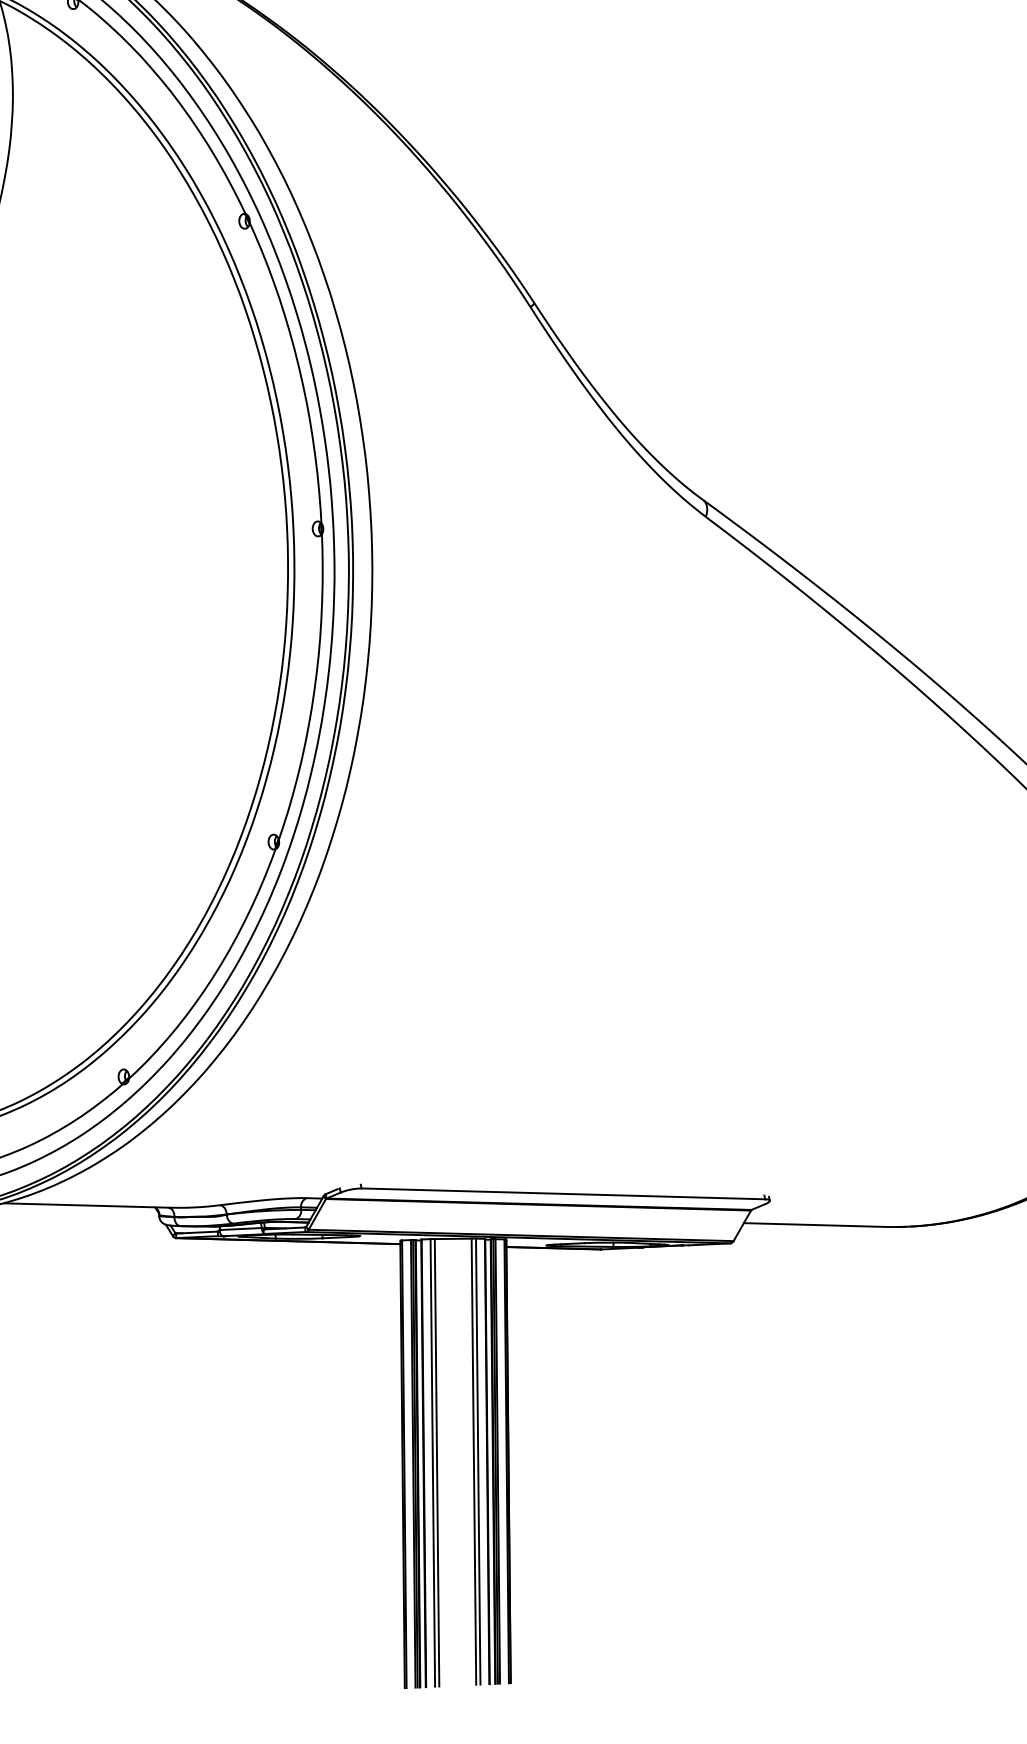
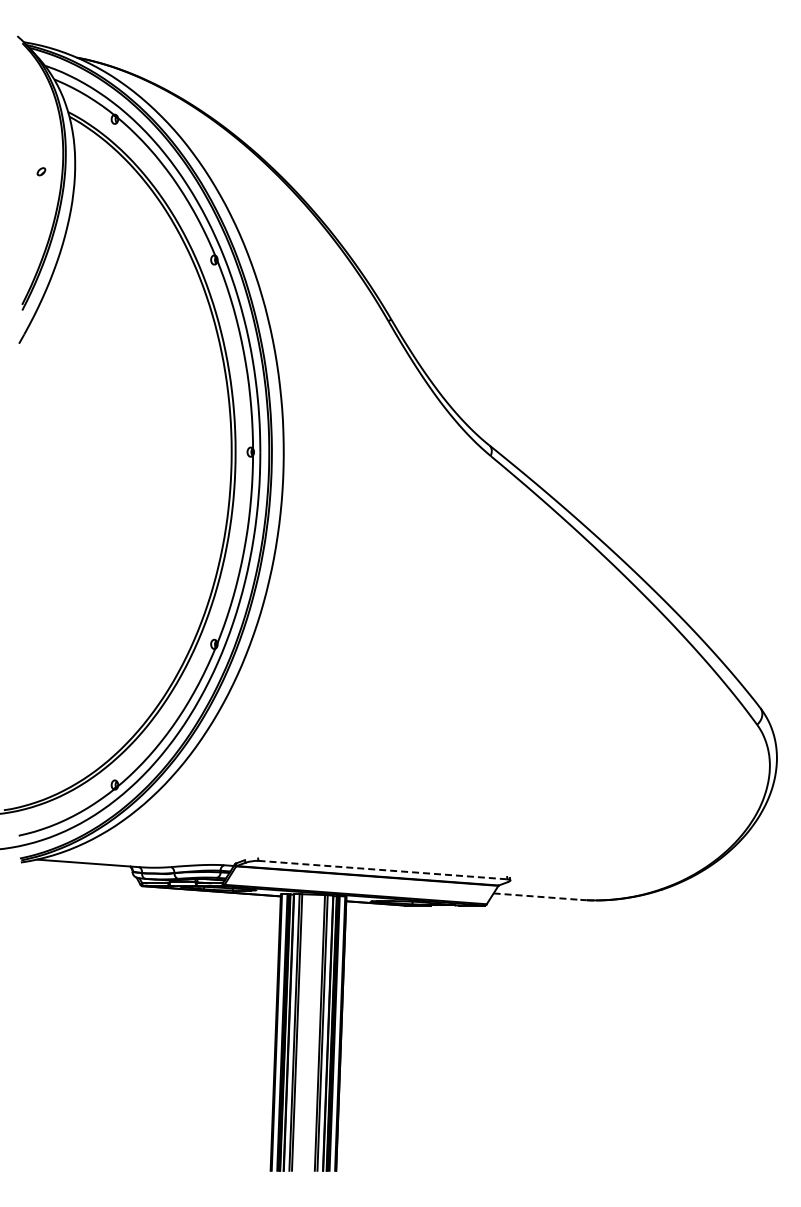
line: (564, 1194) -> (383, 870), solid -> dashed
line: (813, 1224) -> (536, 896), solid -> dashed

